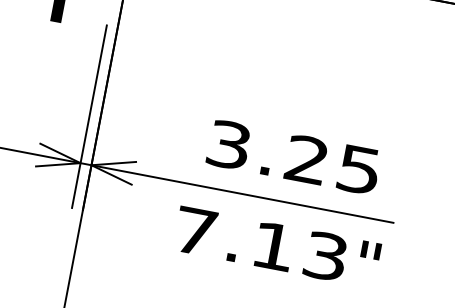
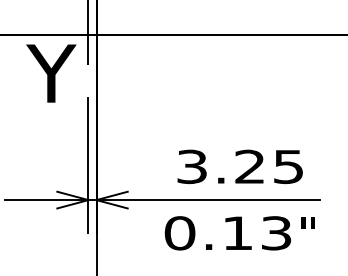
text: (194, 231) -> (179, 233), 7.13 -> 0.13

